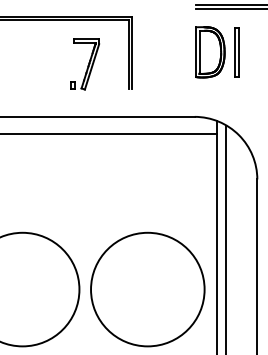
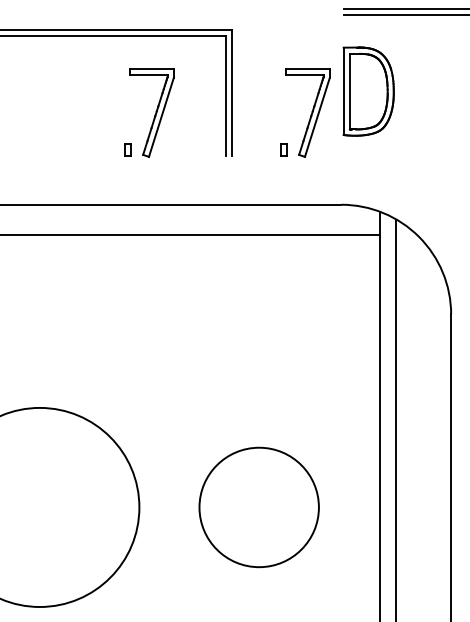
part: (236, 52) -> (414, 91), removed
part: (174, 64) -> (305, 112), added
circle: (147, 289) -> (258, 507), size x0.6

